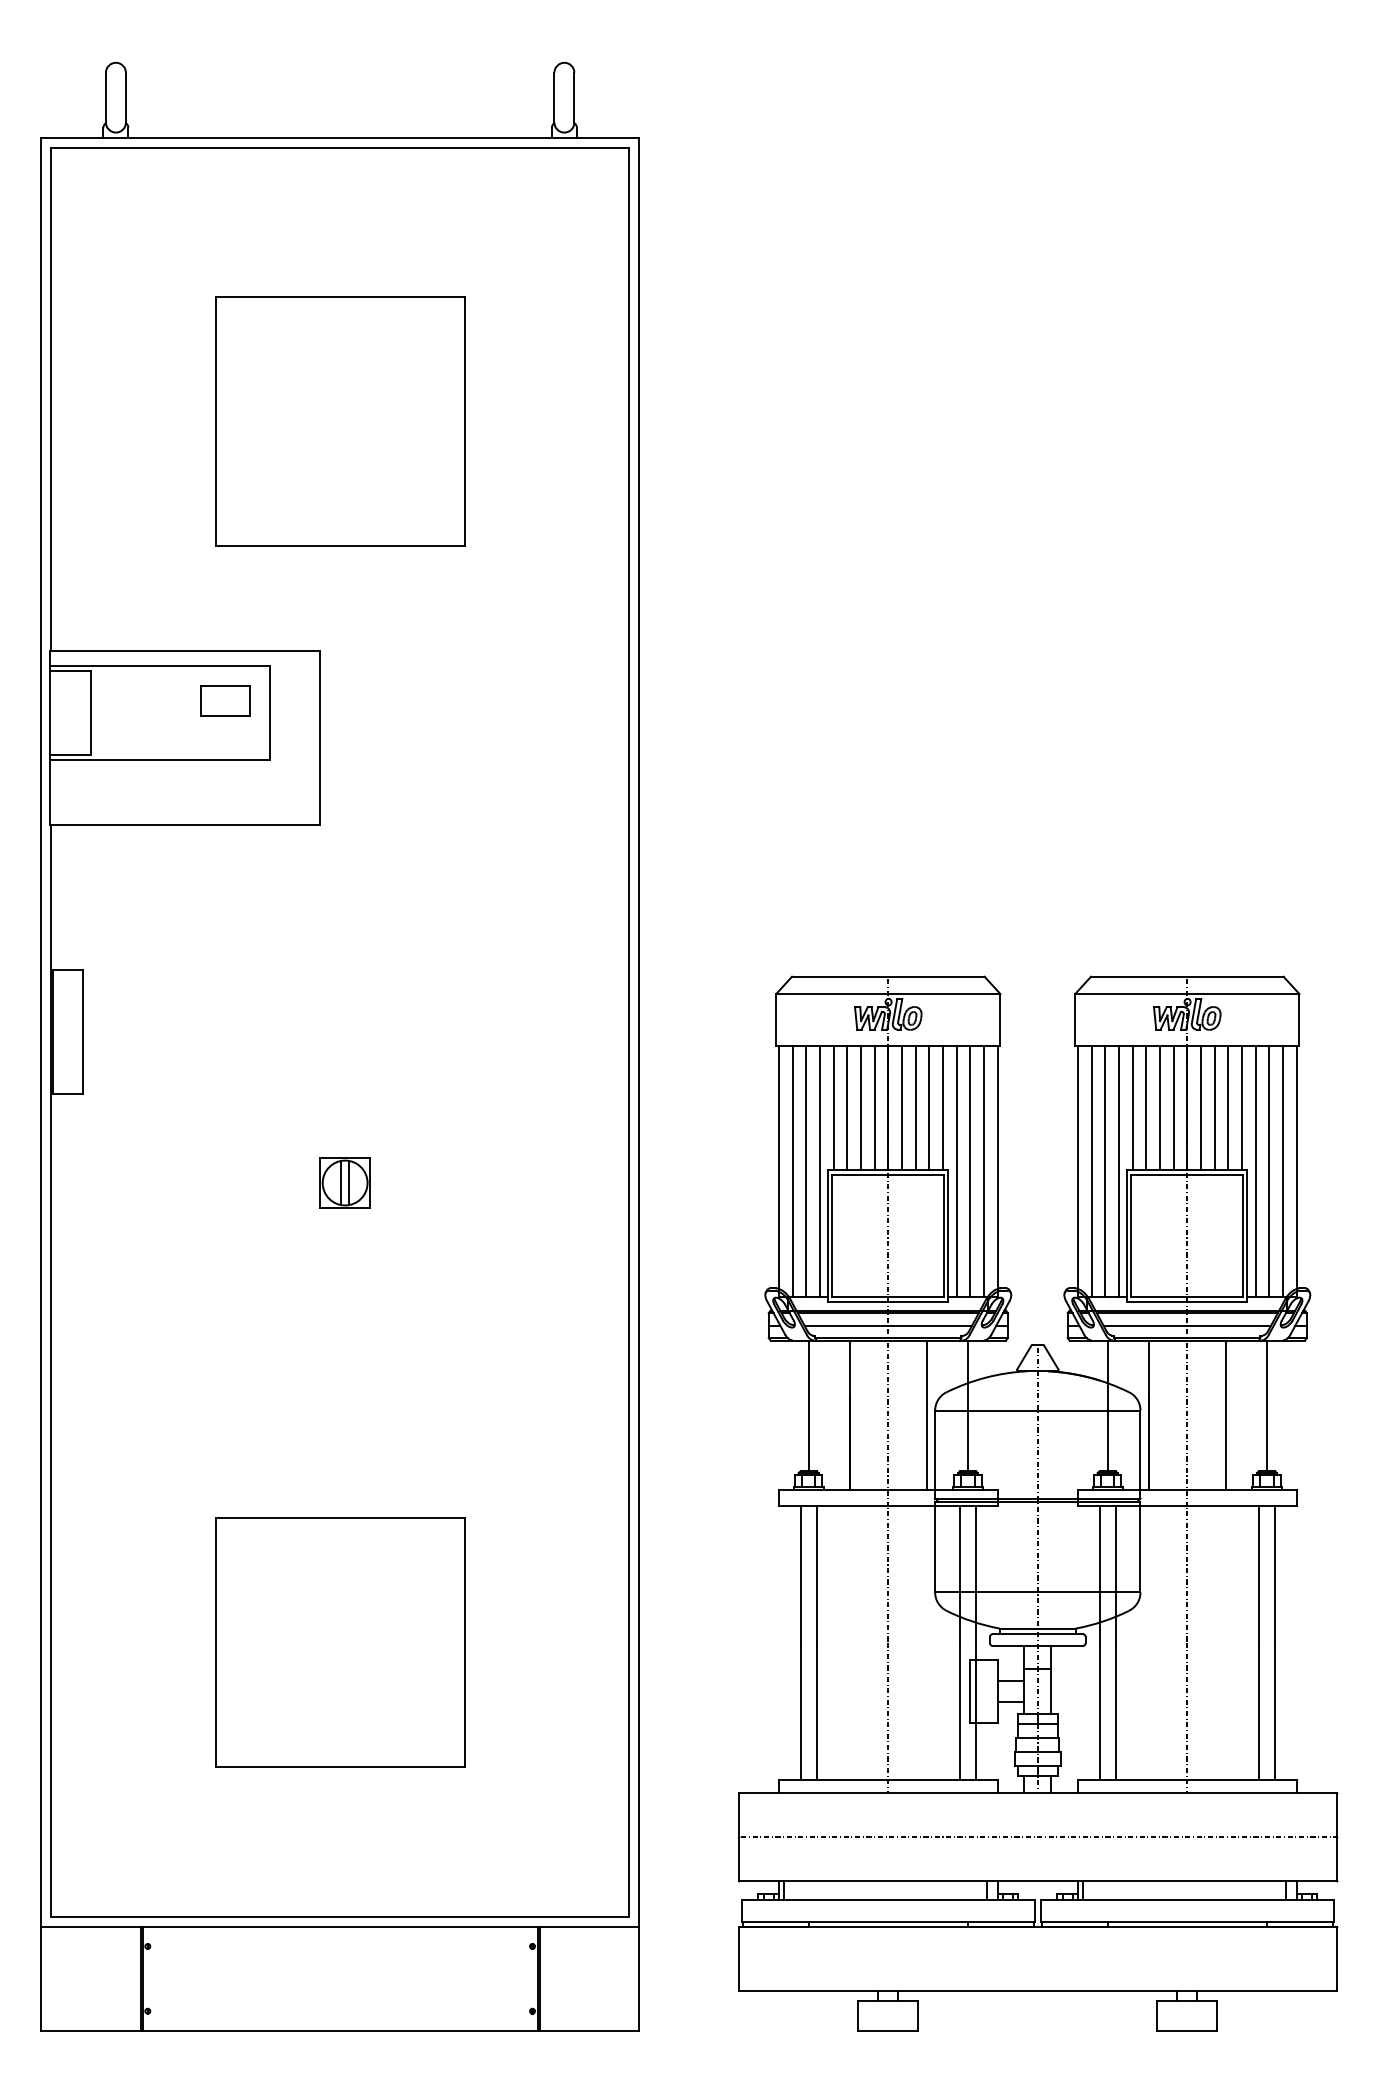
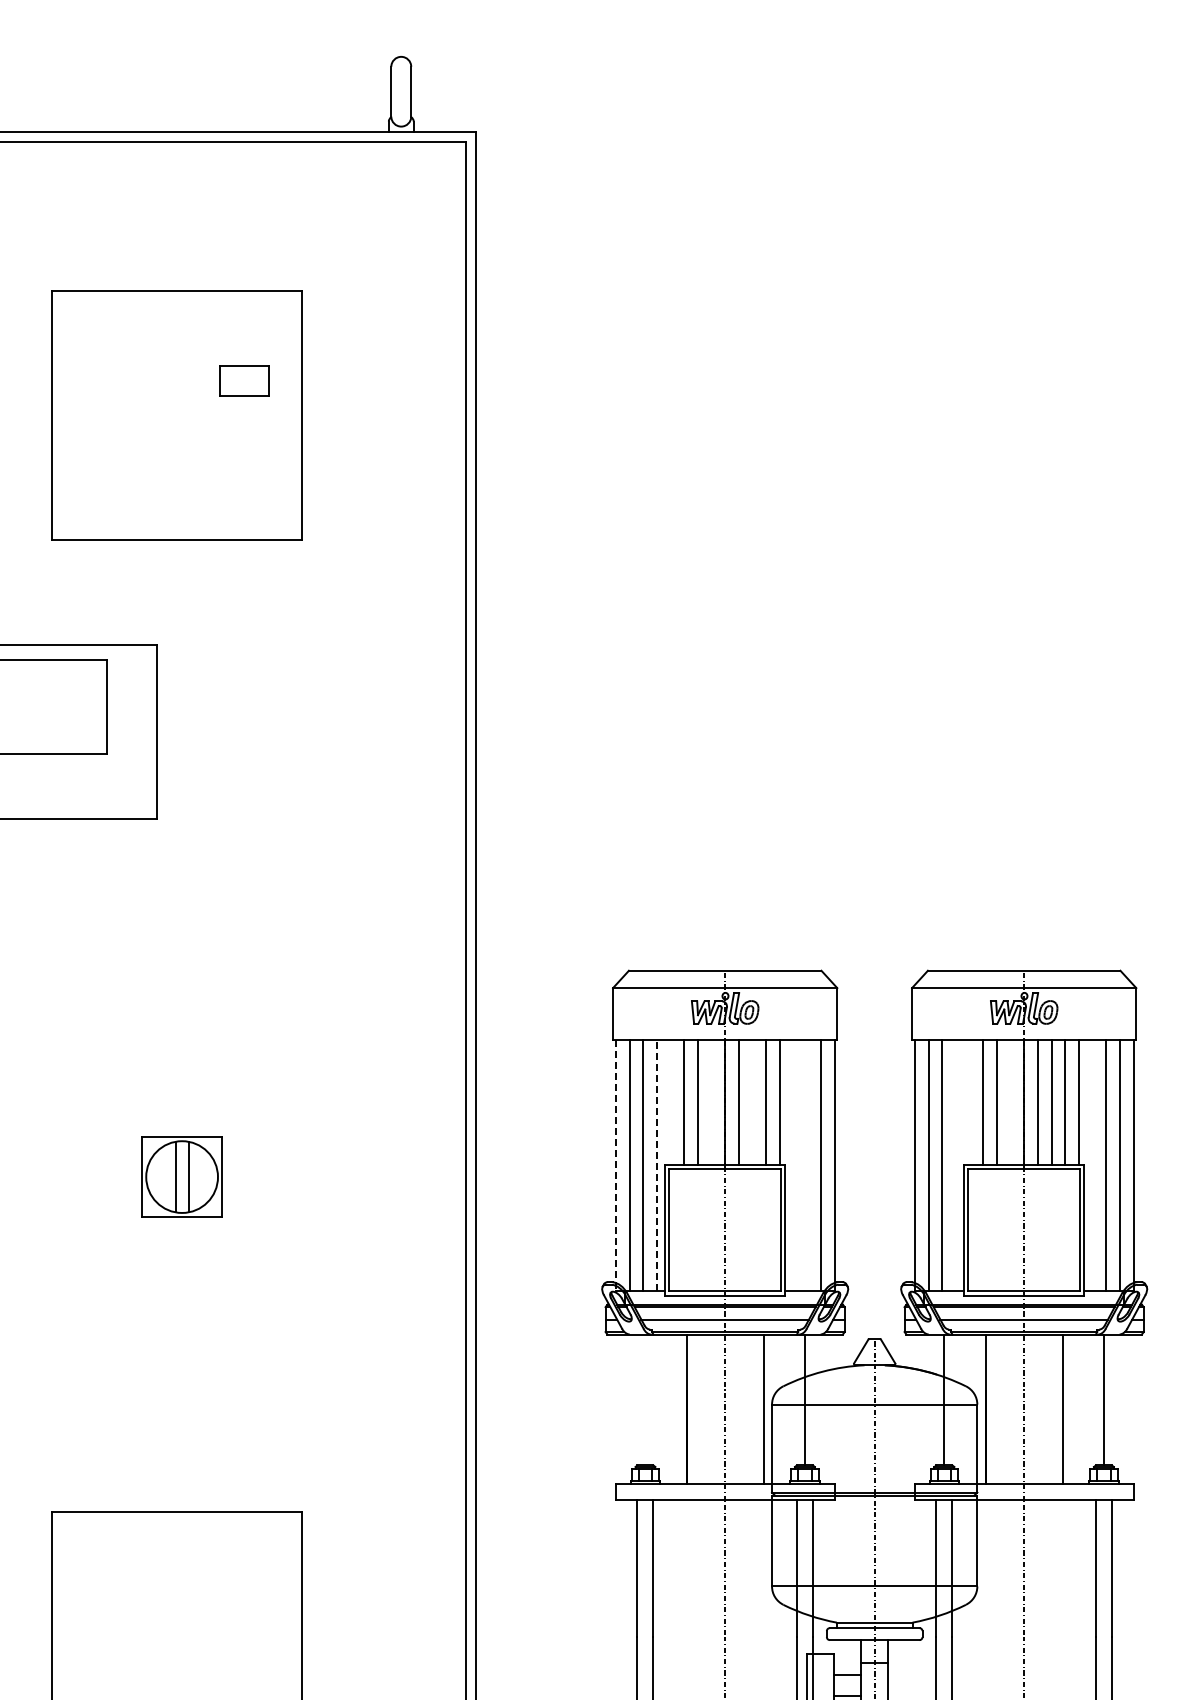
part: (225, 700) -> (244, 380), moved
line: (833, 1108) -> (670, 1102), removed
line: (874, 1108) -> (711, 1102), removed
line: (915, 1108) -> (752, 1102), removed
line: (1132, 1108) -> (969, 1102), removed
line: (1173, 1108) -> (1010, 1102), removed
line: (778, 1171) -> (615, 1165), solid -> dashed
line: (819, 1171) -> (656, 1165), solid -> dashed
line: (956, 1171) -> (793, 1165), removed
line: (970, 1171) -> (807, 1165), removed
line: (1118, 1171) -> (955, 1165), removed
line: (1255, 1171) -> (1092, 1165), removed
part: (344, 1182) -> (181, 1176), size x1.6
line: (808, 1405) -> (645, 1399), removed

